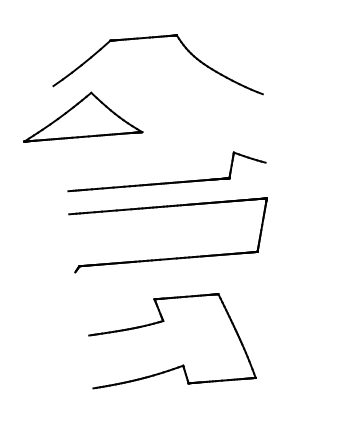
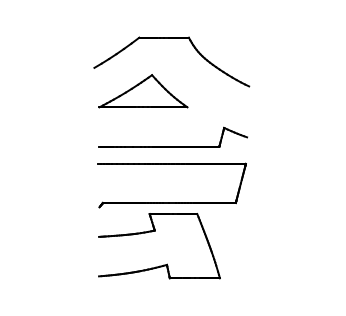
part: (81, 115) -> (143, 91), moved
part: (164, 322) -> (155, 231), moved

